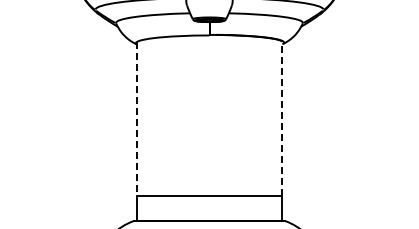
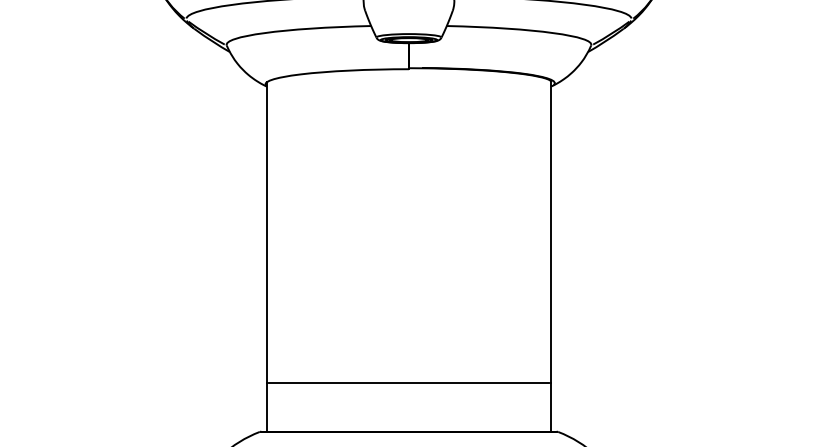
line: (282, 118) -> (551, 231), dashed -> solid
line: (136, 119) -> (266, 233), dashed -> solid

